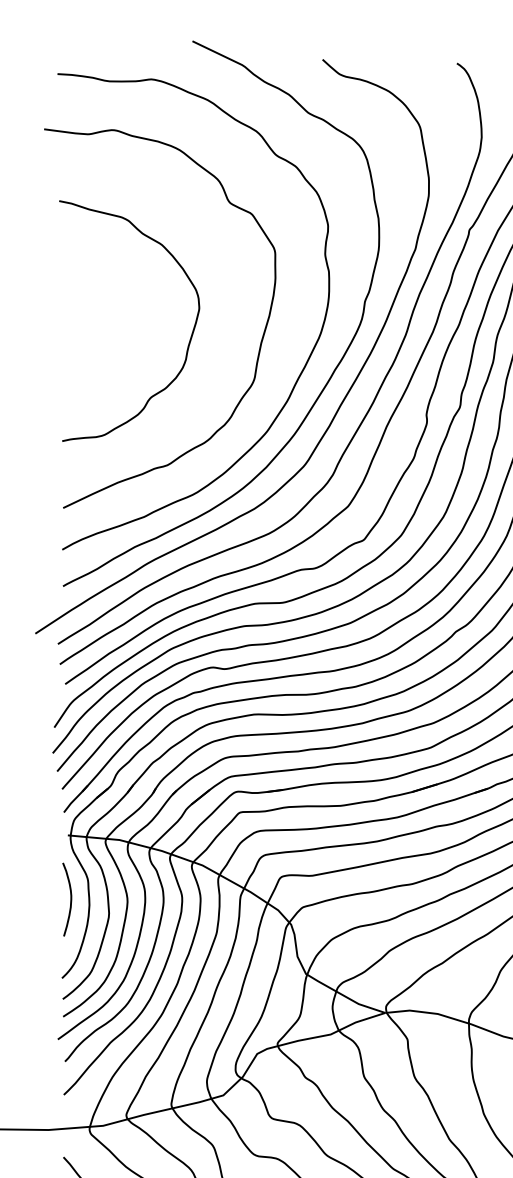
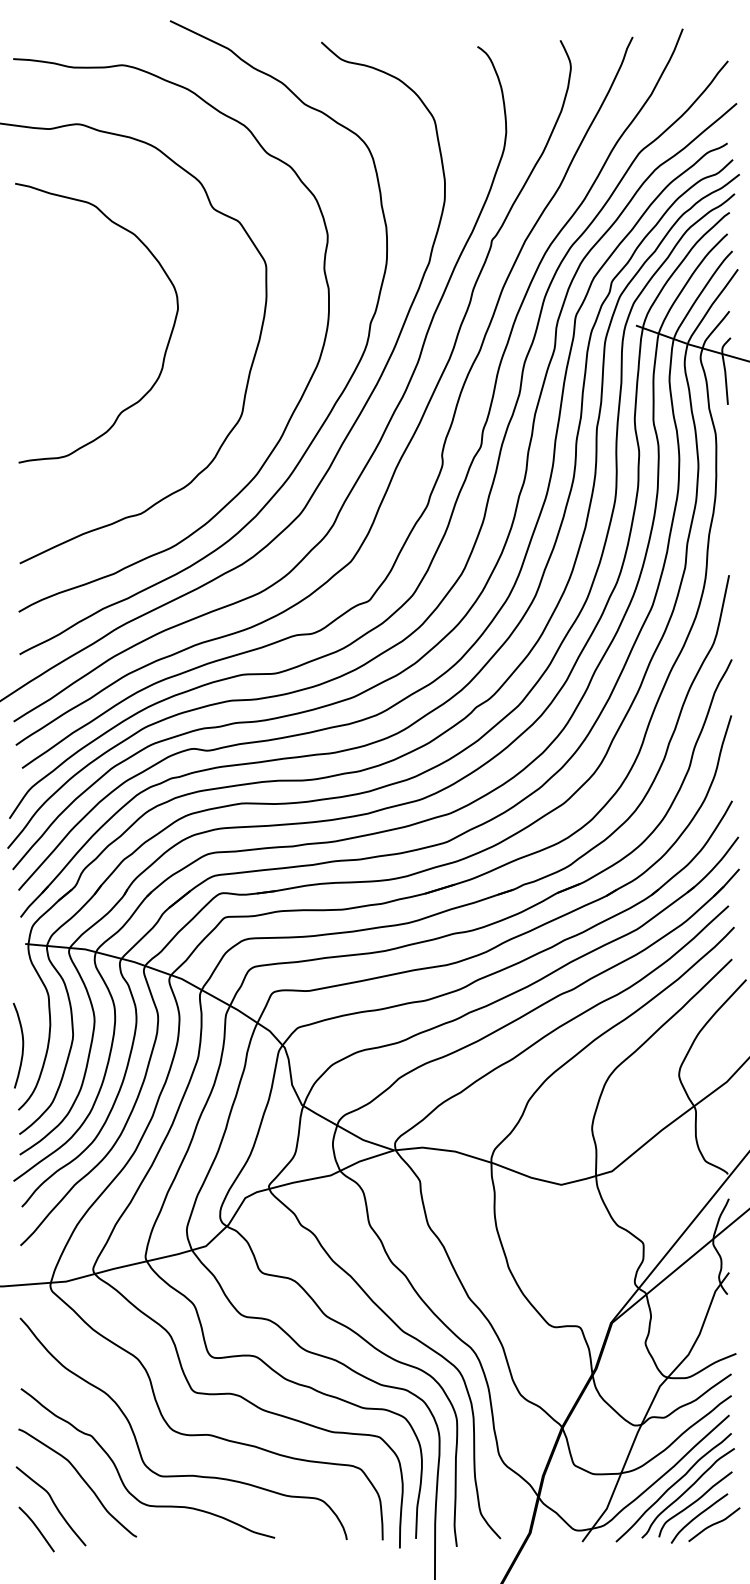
curve: (189, 340) -> (166, 345), moved
curve: (70, 899) -> (22, 1045), moved

